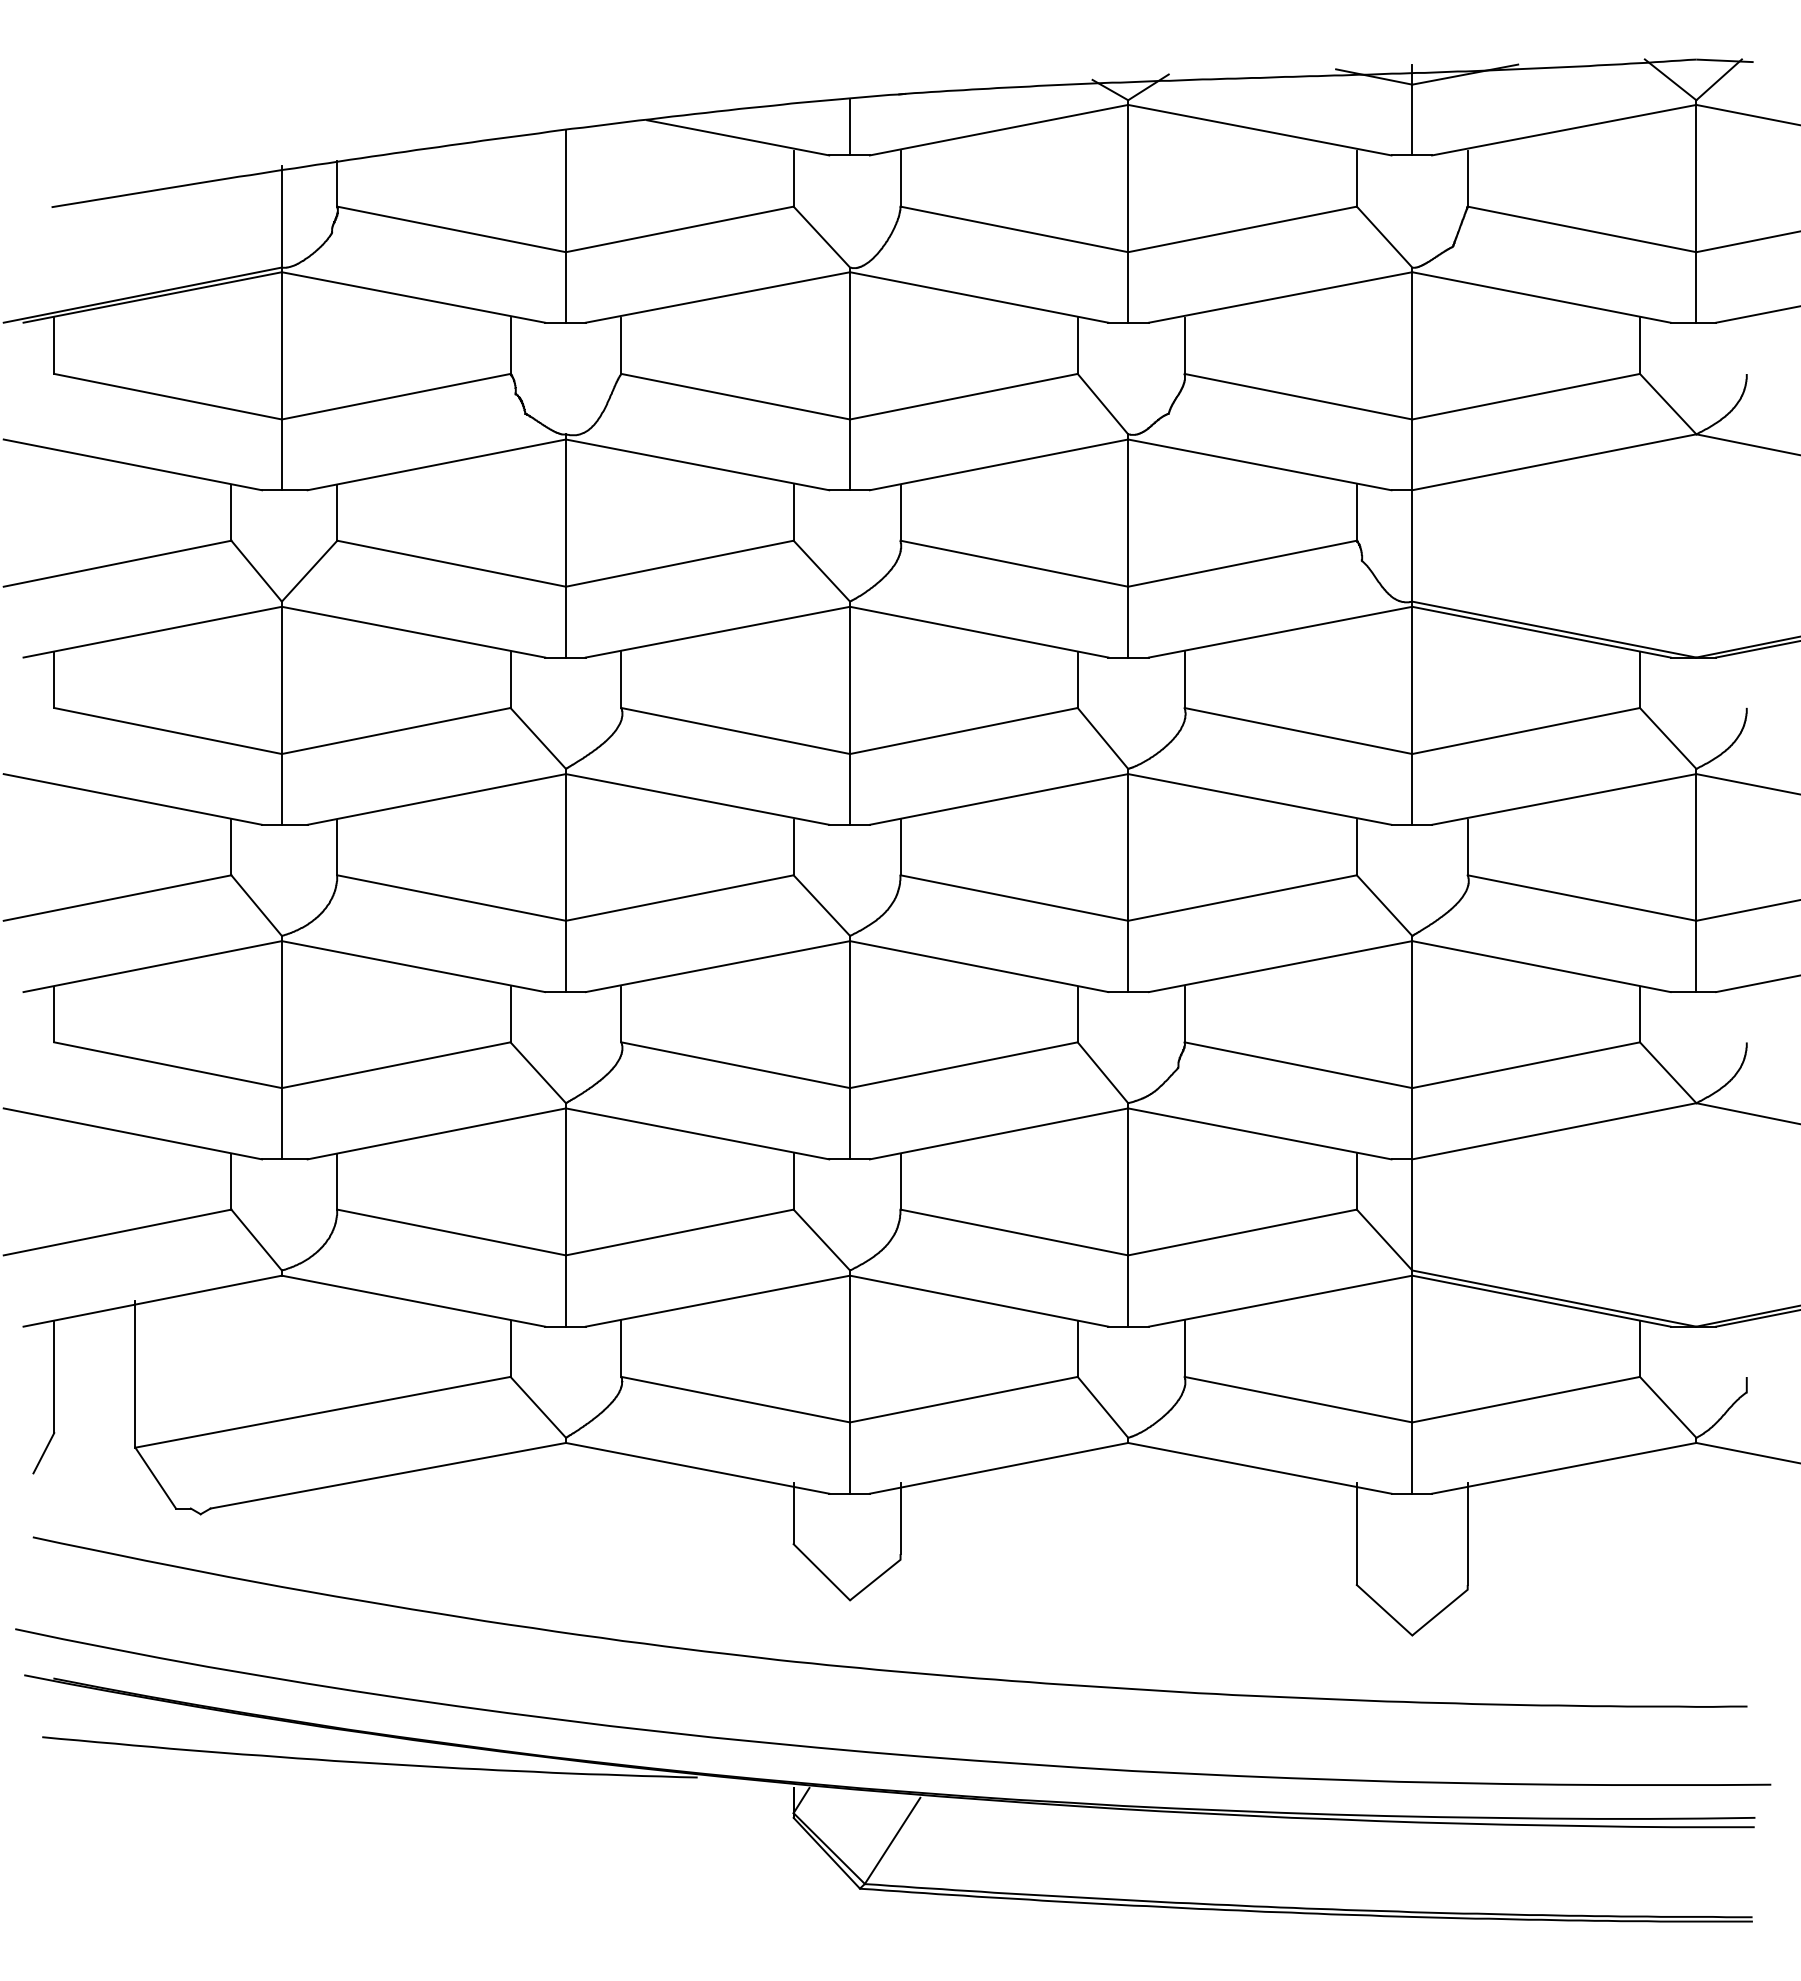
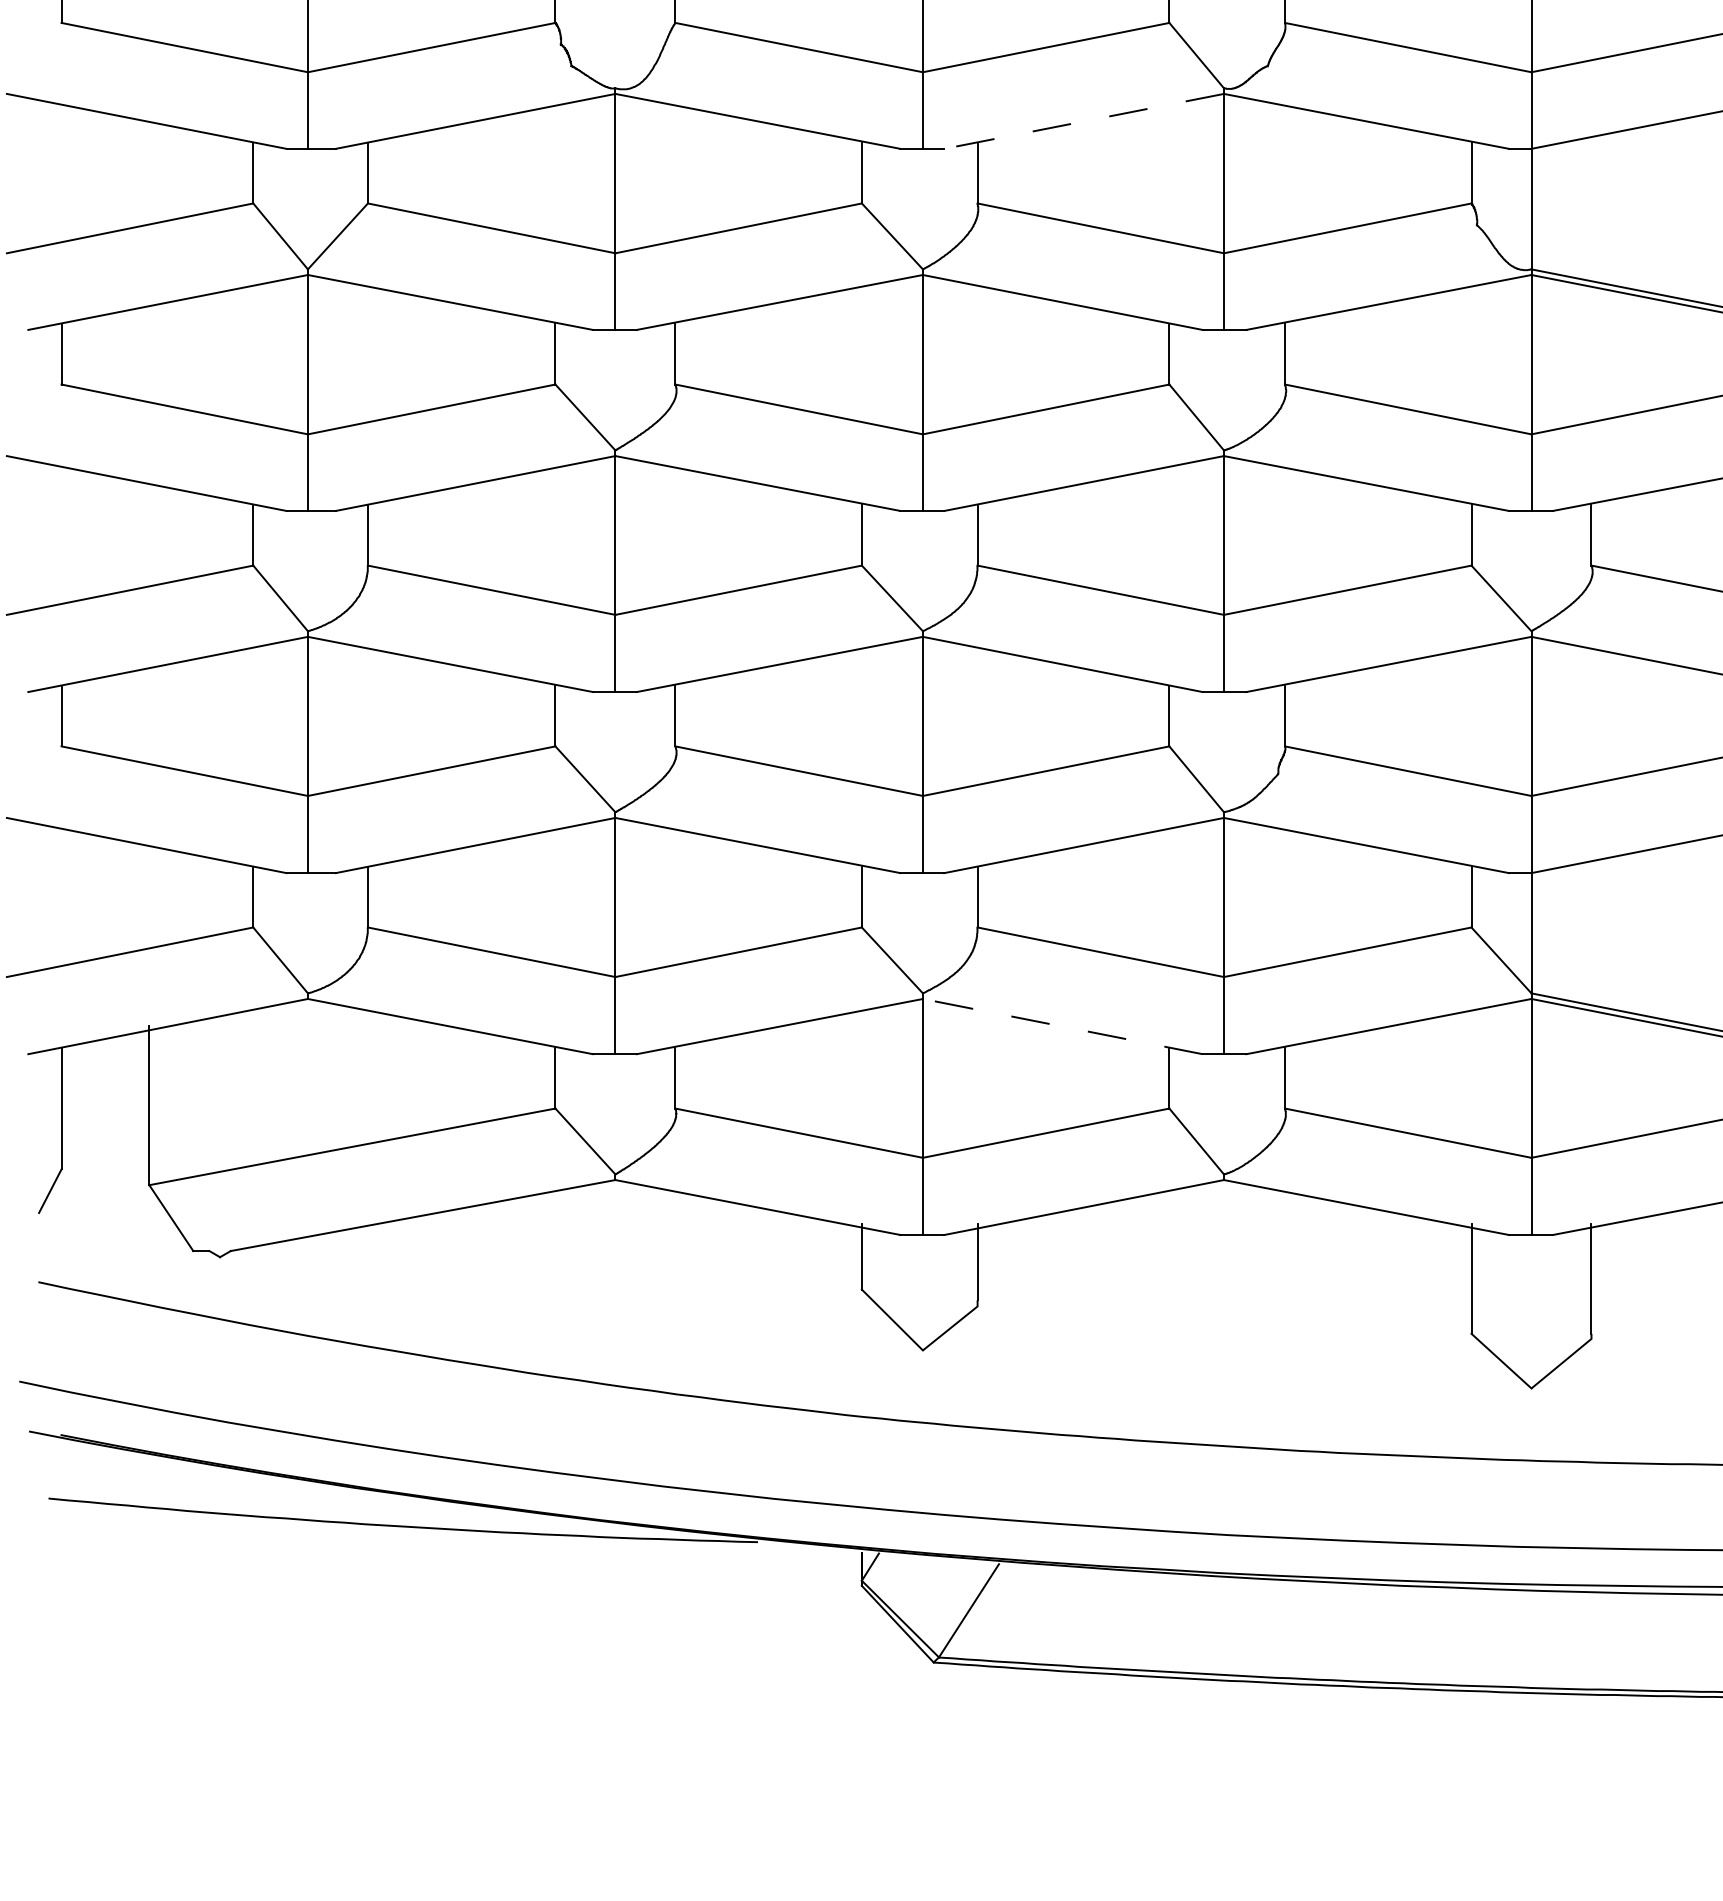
line: (999, 464) -> (1084, 120), solid -> dashed
line: (979, 1301) -> (1063, 1026), solid -> dashed

